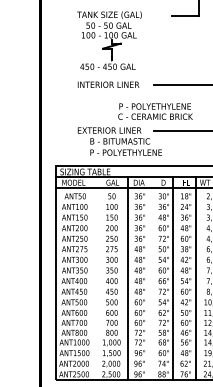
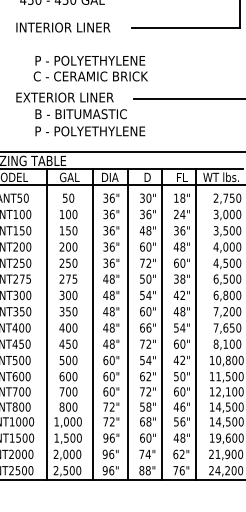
text: (155, 111) -> (90, 68), moved
line: (97, 278) -> (46, 323), added
line: (150, 278) -> (127, 323), added

